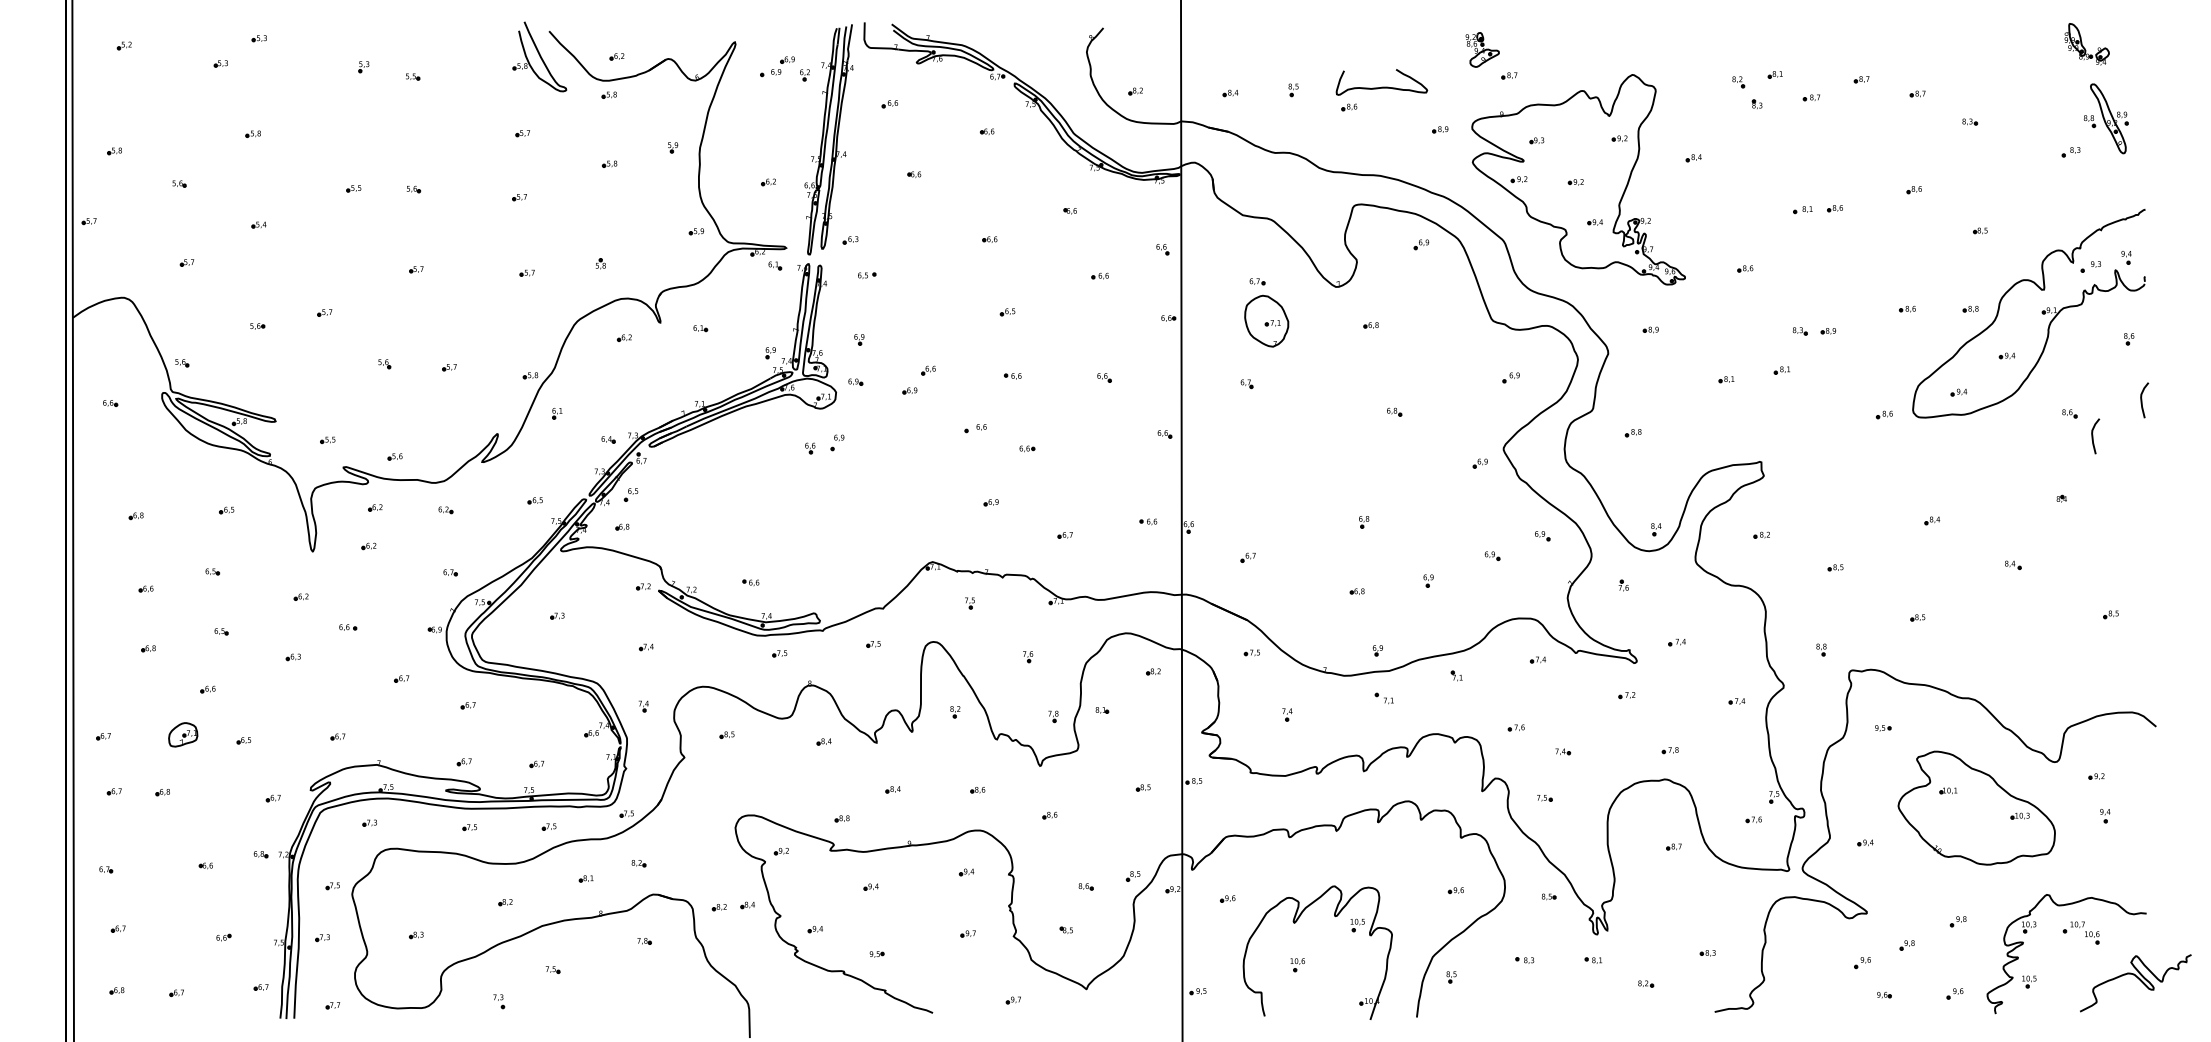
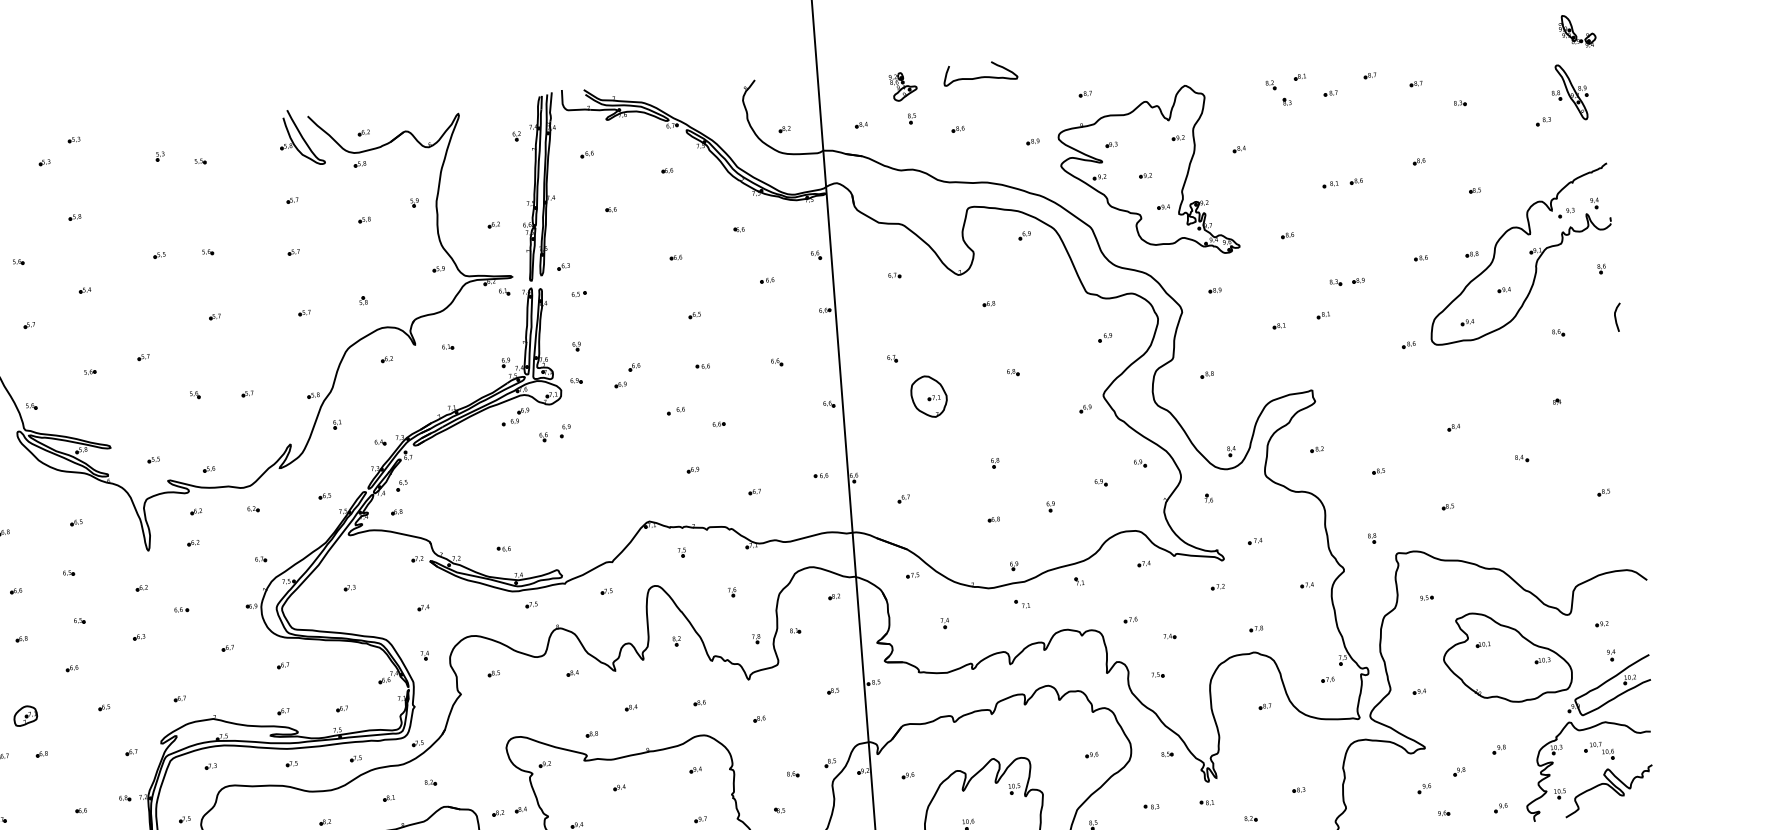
part: (2086, 44) -> (1576, 31), moved
part: (1482, 49) -> (903, 86), moved
part: (777, 66) -> (515, 416), moved
curve: (1381, 86) -> (980, 76), moved
part: (1266, 320) -> (928, 396), moved
curve: (2093, 436) -> (1578, 349), removed
part: (183, 734) -> (25, 715), moved
part: (2099, 852) -> (1608, 685), added
curve: (2138, 979) -> (1611, 788), moved

